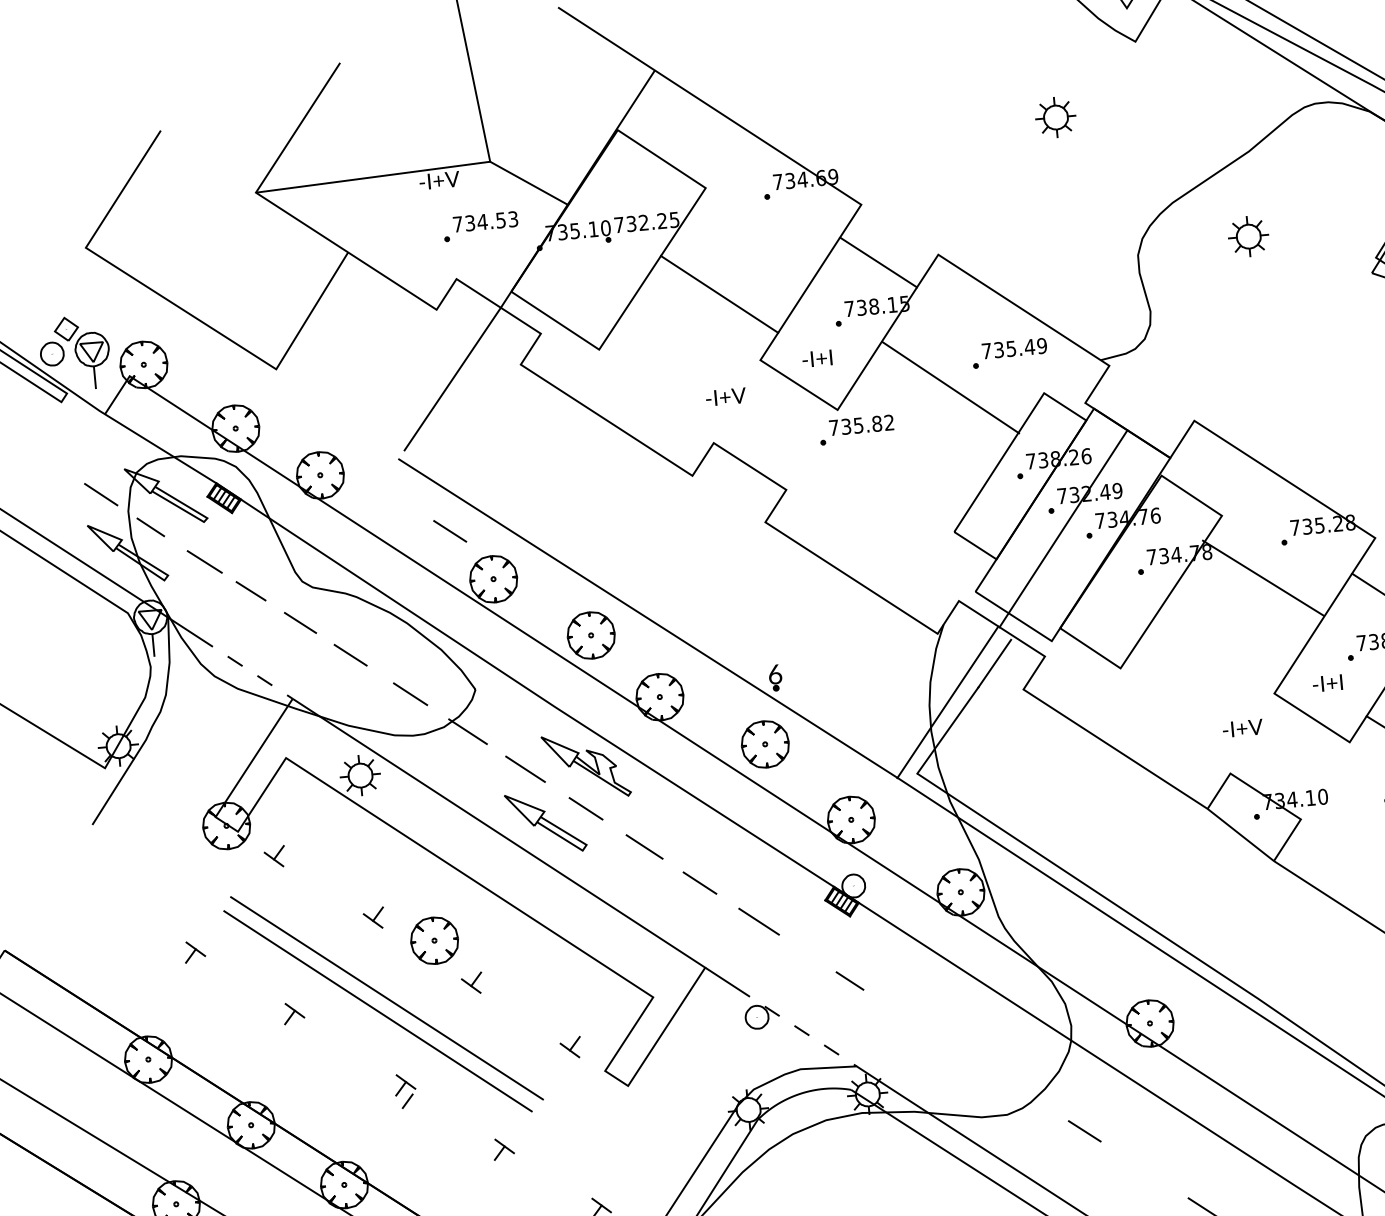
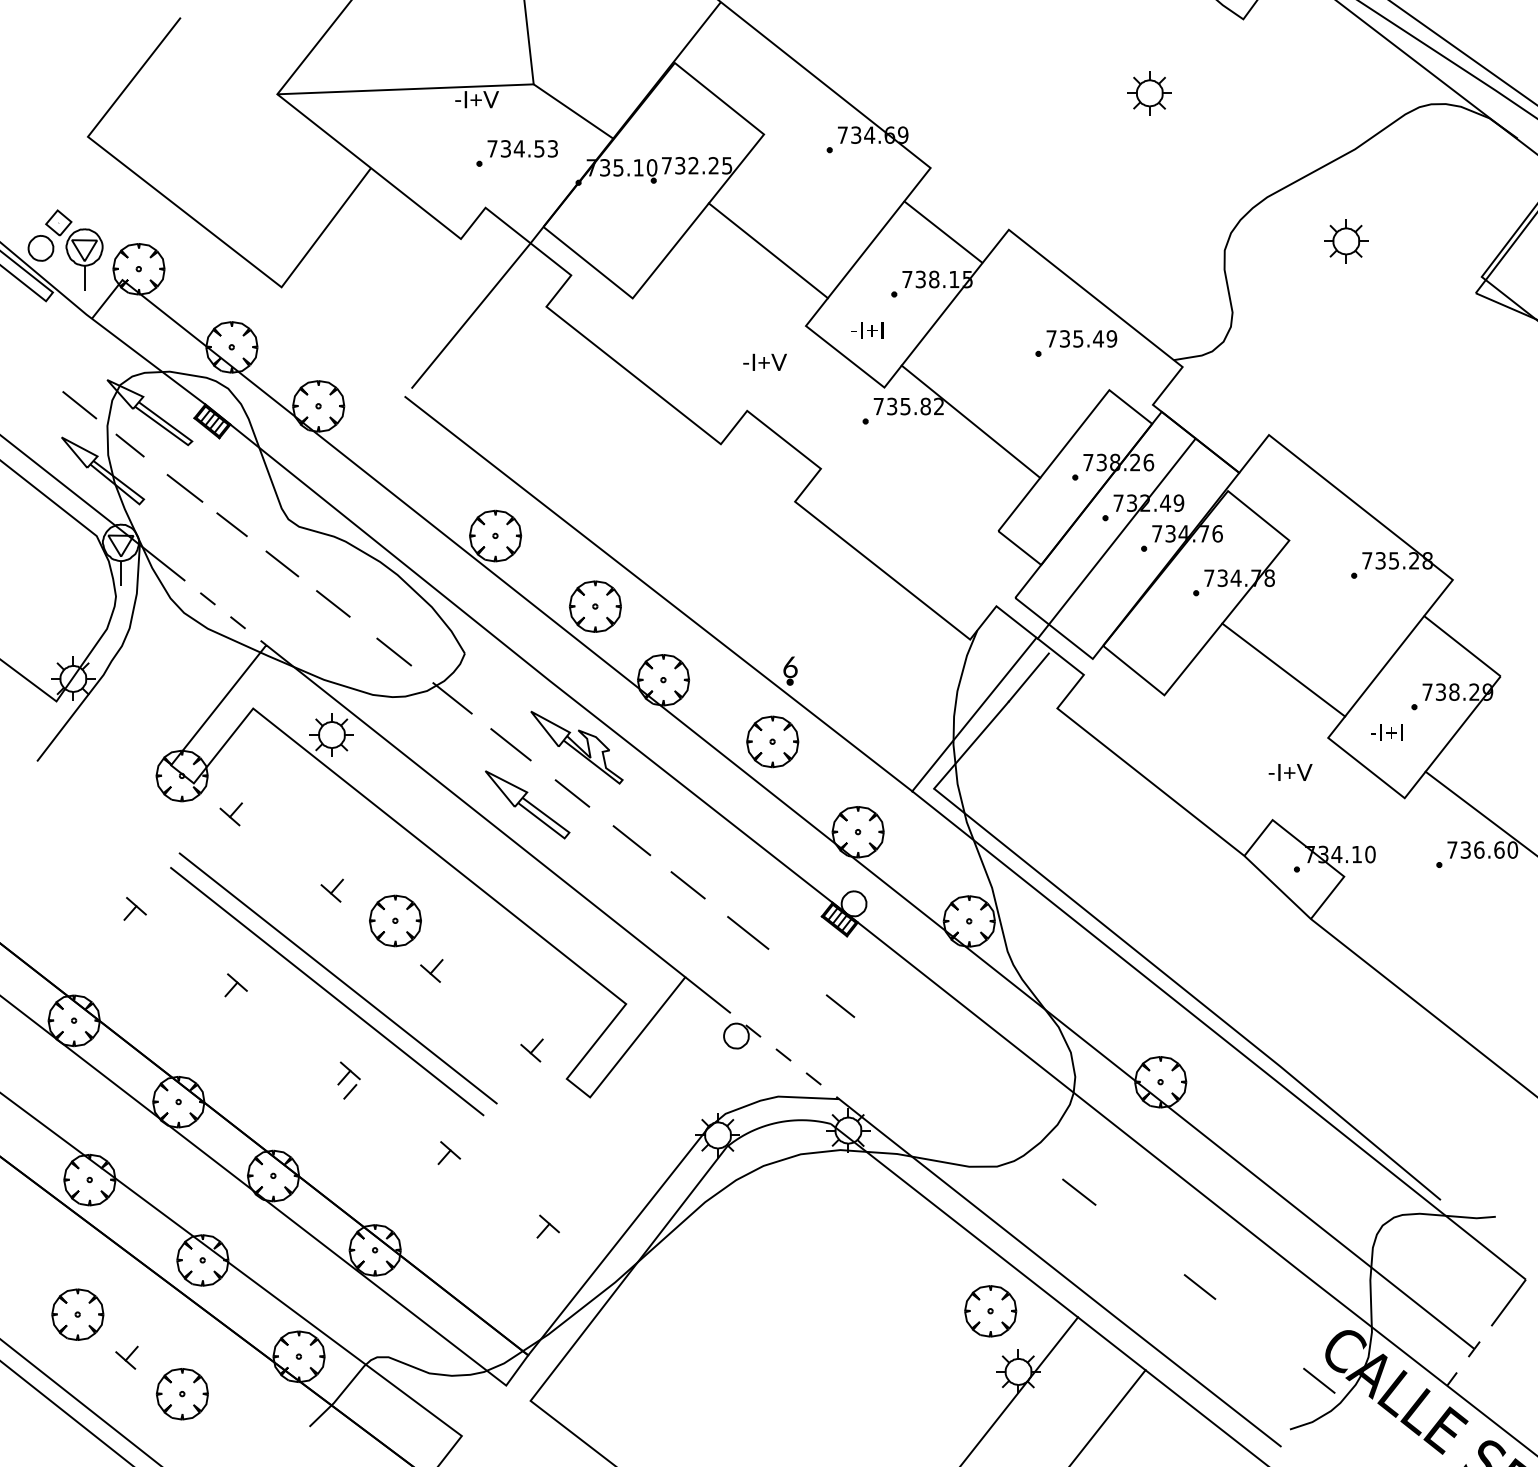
line: (950, 387) -> (970, 421), moved
line: (450, 530) -> (453, 479), removed
line: (1263, 577) -> (1283, 669), moved

